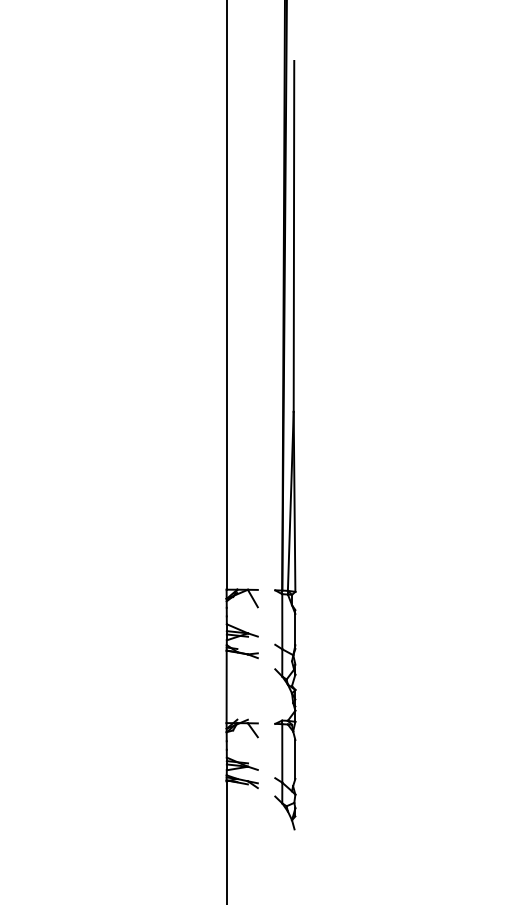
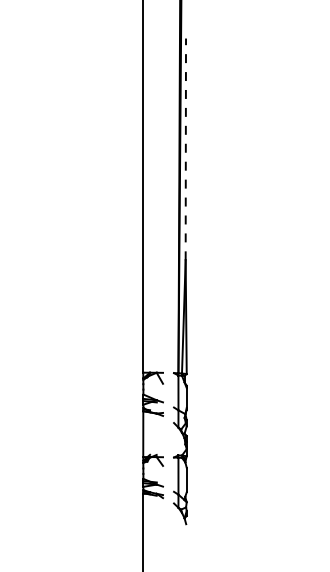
line: (293, 236) -> (185, 149), solid -> dashed

